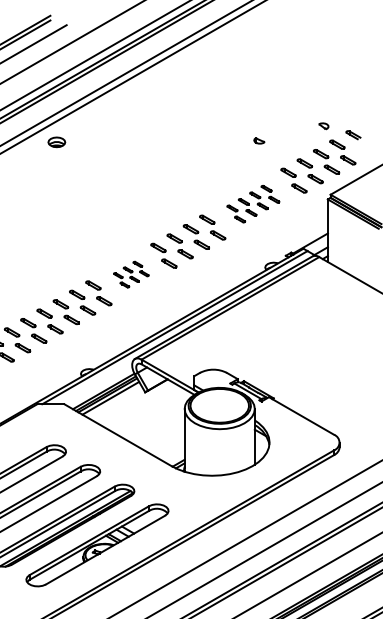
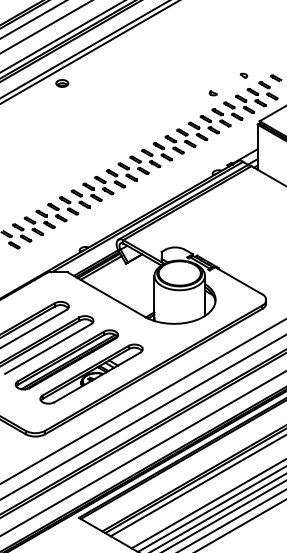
part: (323, 125) -> (243, 75), moved
part: (258, 141) -> (212, 93), moved
part: (252, 203) -> (203, 127), size x1.43
part: (130, 274) -> (115, 178), size x1.67

